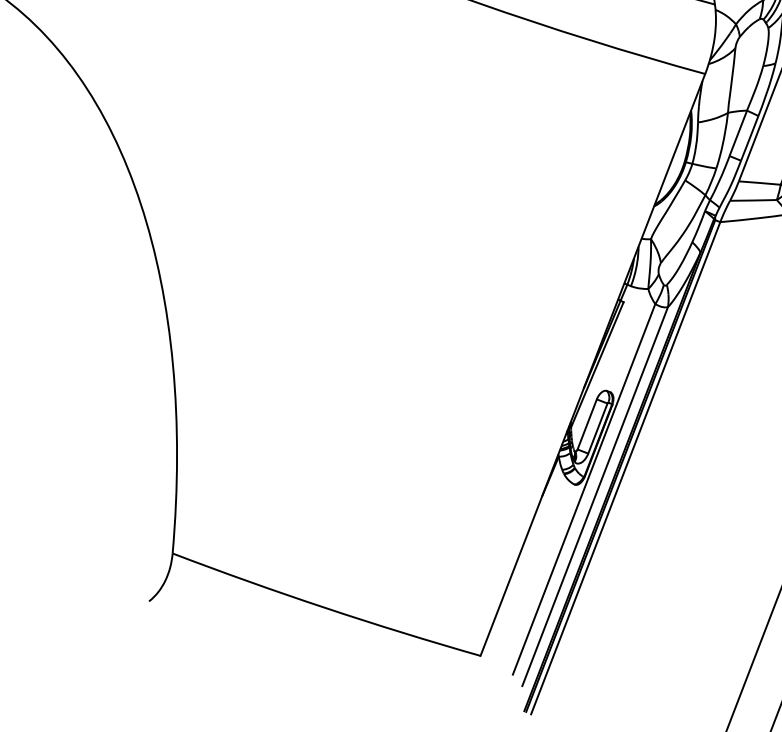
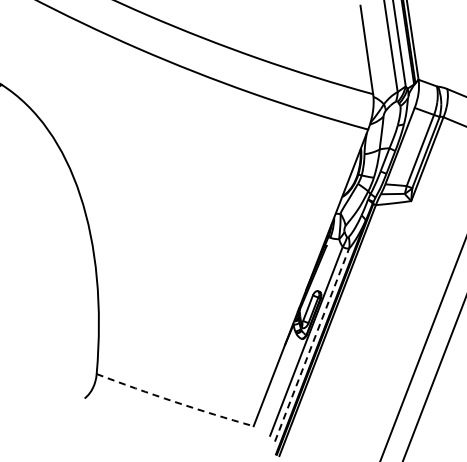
line: (595, 495) -> (312, 344), solid -> dashed
arc: (325, 607) -> (174, 401), solid -> dashed

